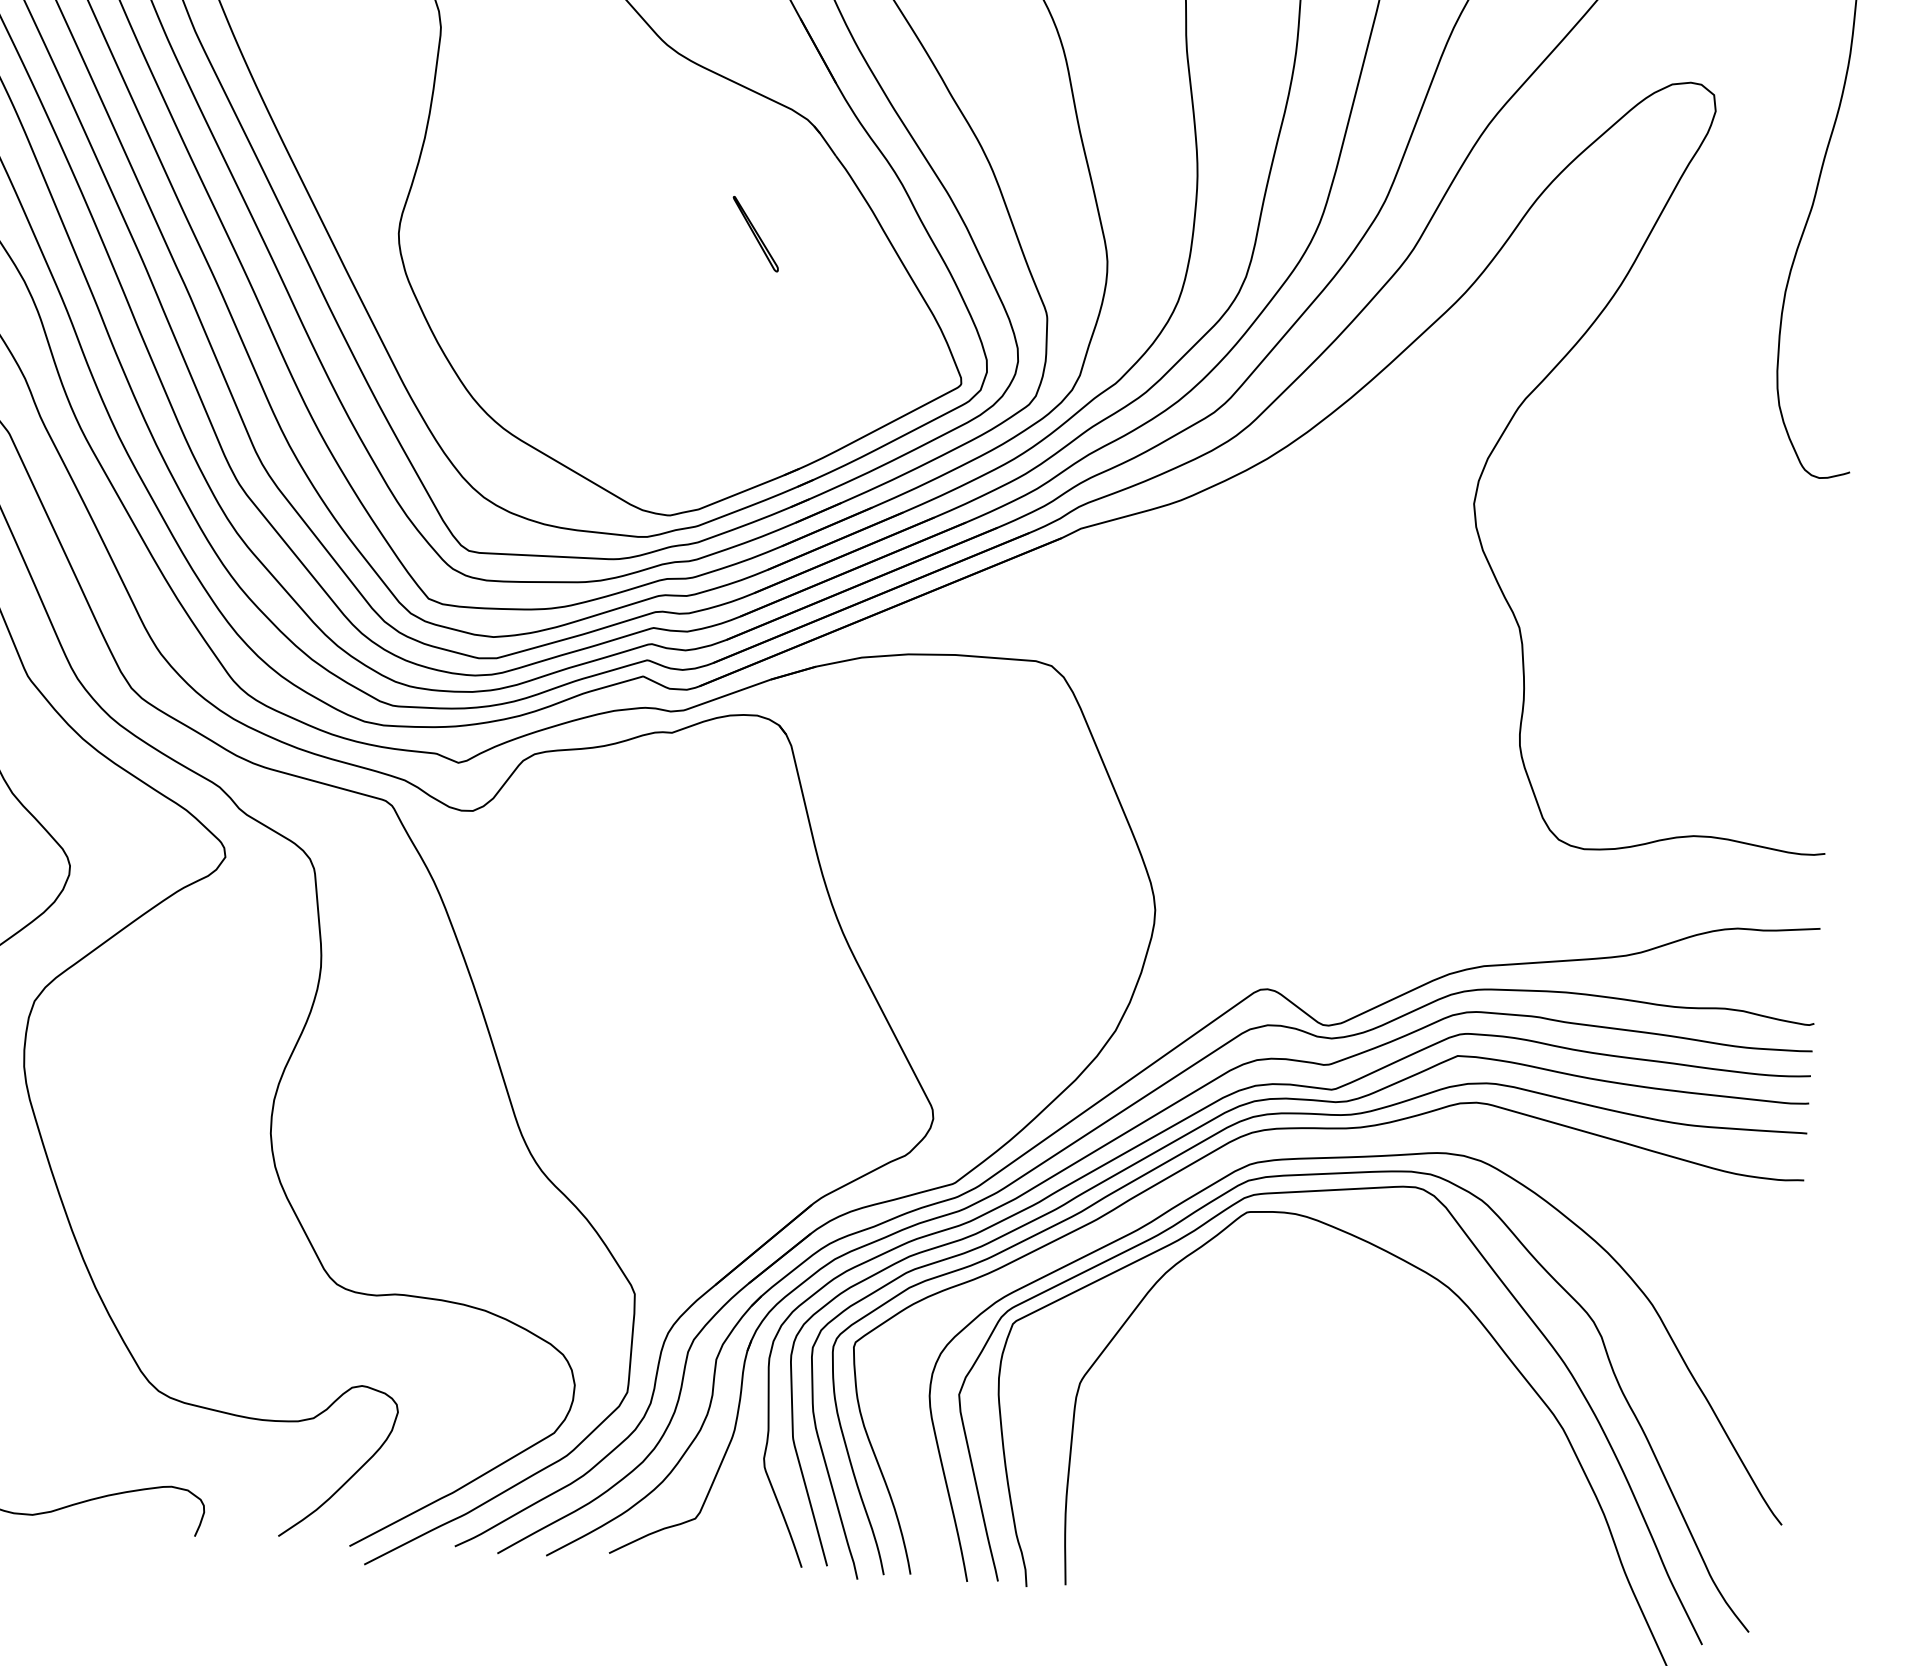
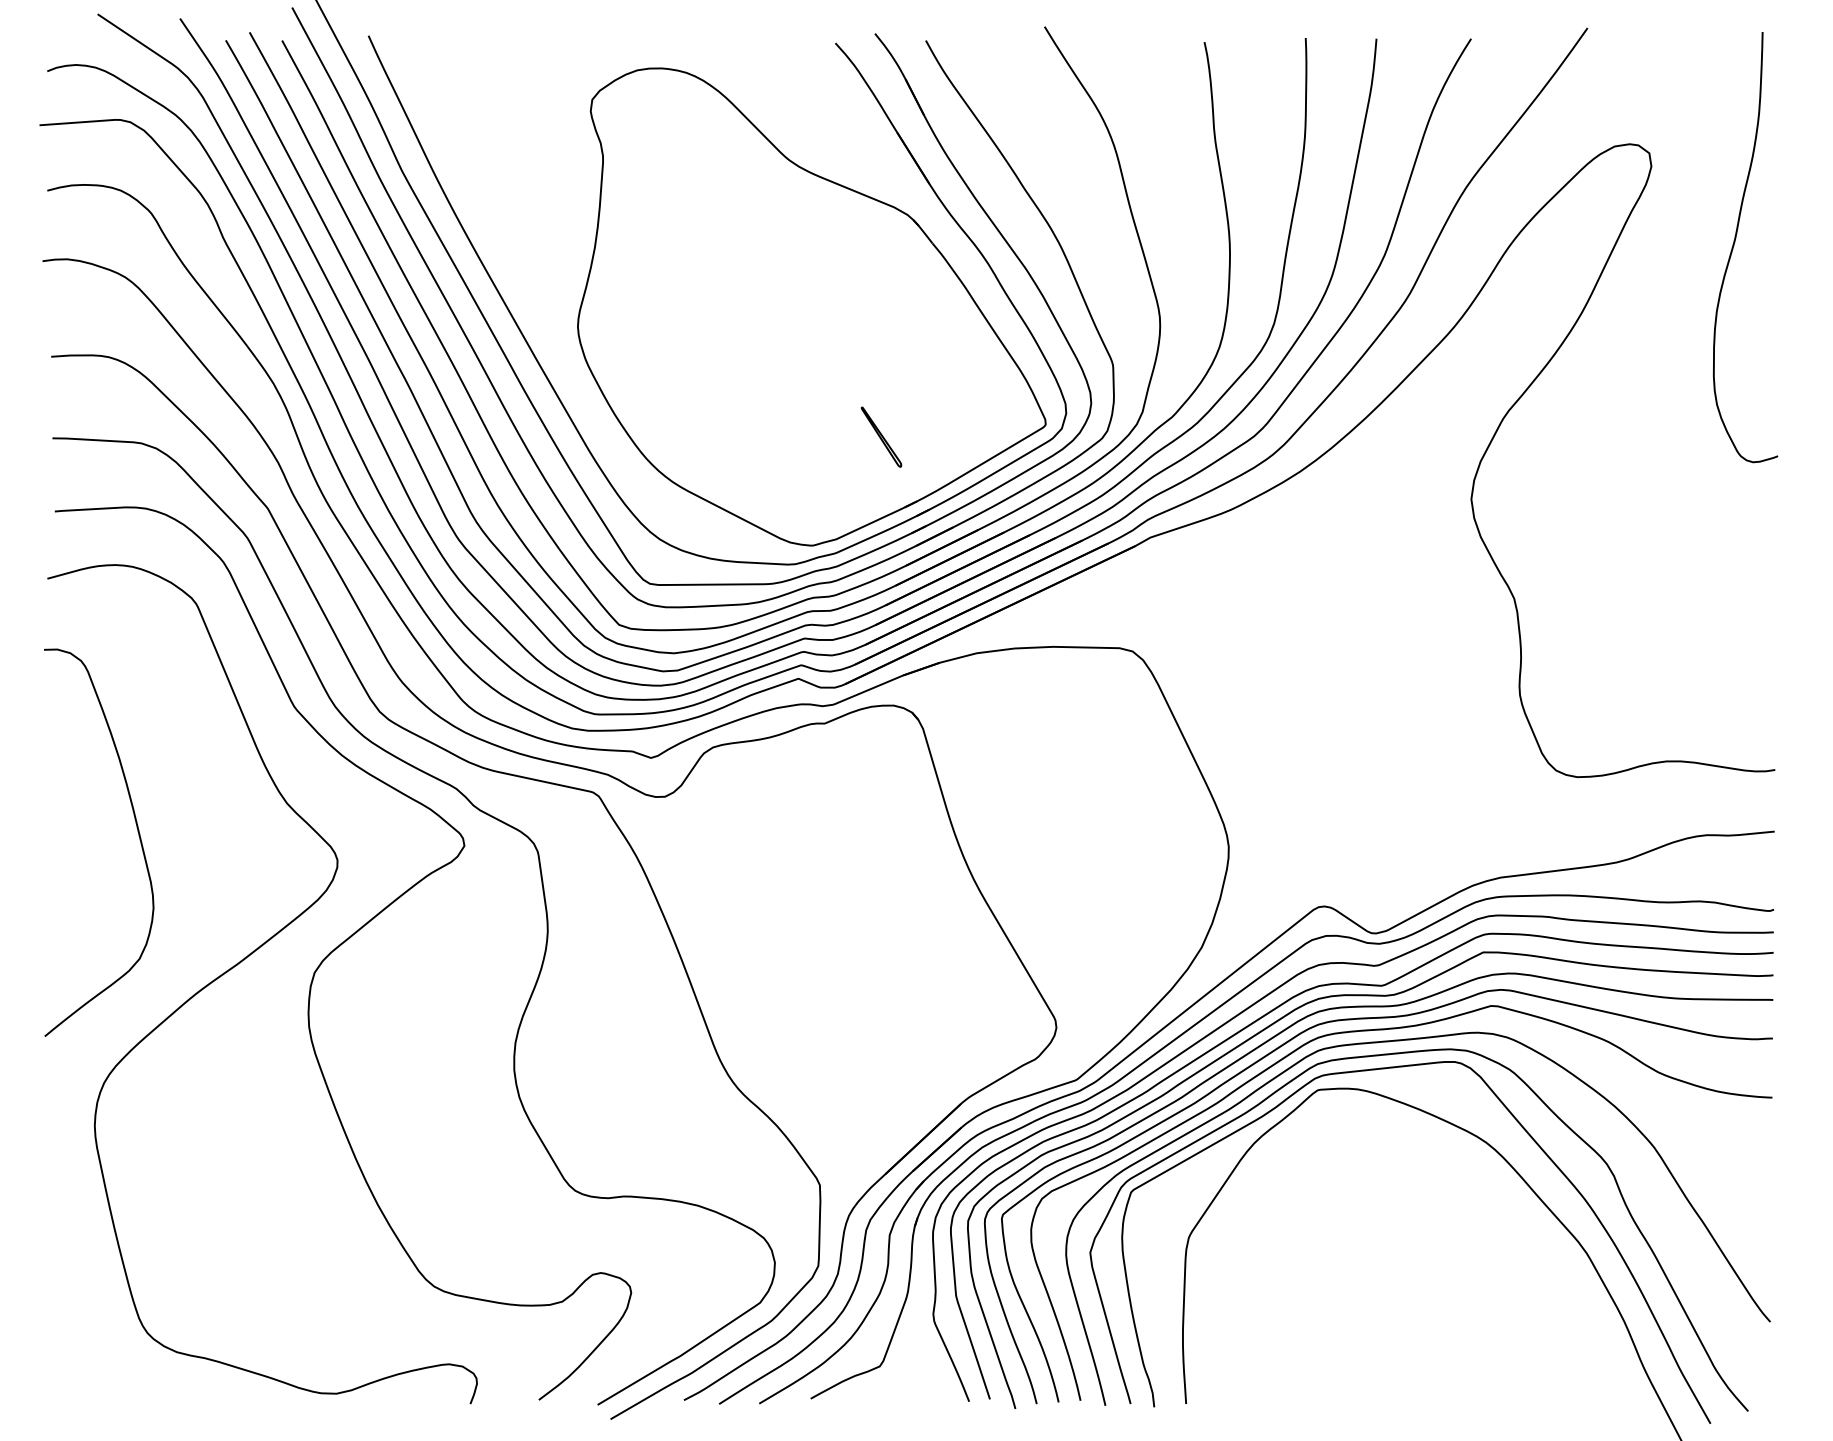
part: (755, 233) -> (881, 436), moved
curve: (1333, 1144) -> (1385, 1030), added

